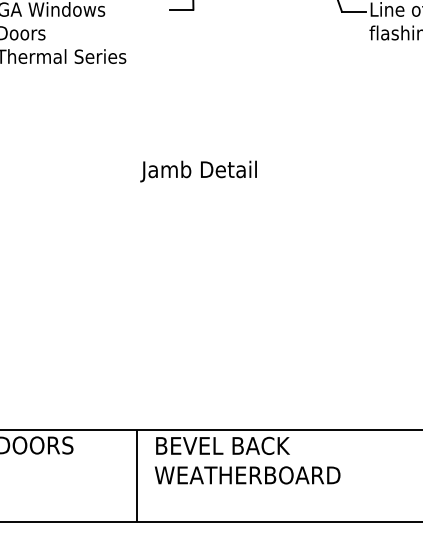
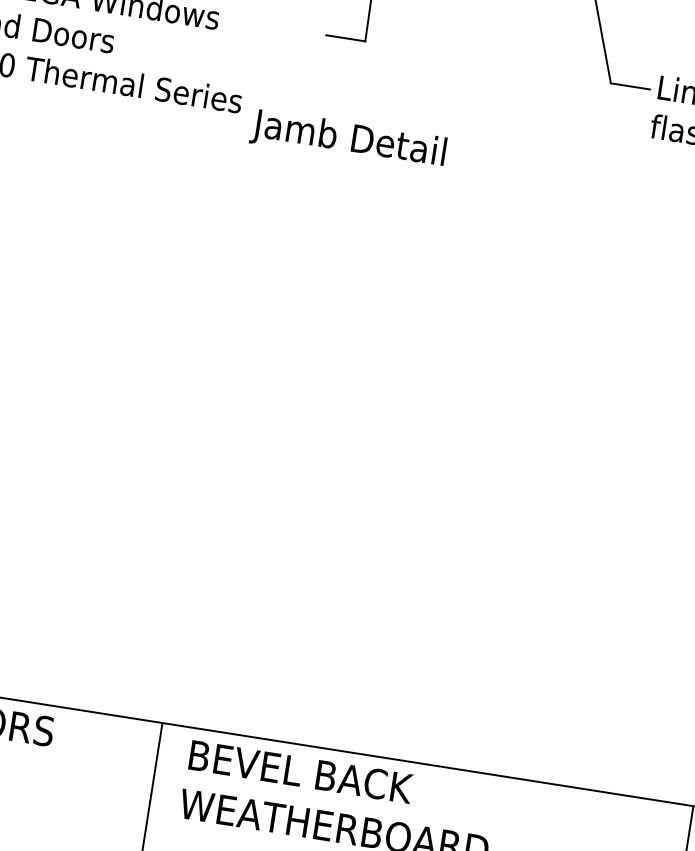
text: (198, 171) -> (348, 140), moved

